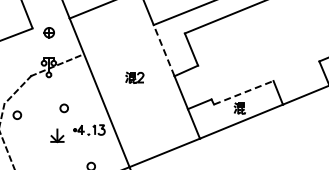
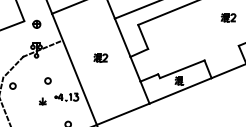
part: (305, 24) -> (228, 18), added
line: (164, 50) -> (123, 37), dashed -> solid
line: (243, 92) -> (182, 69), dashed -> solid
part: (56, 135) -> (42, 101), size x0.62

